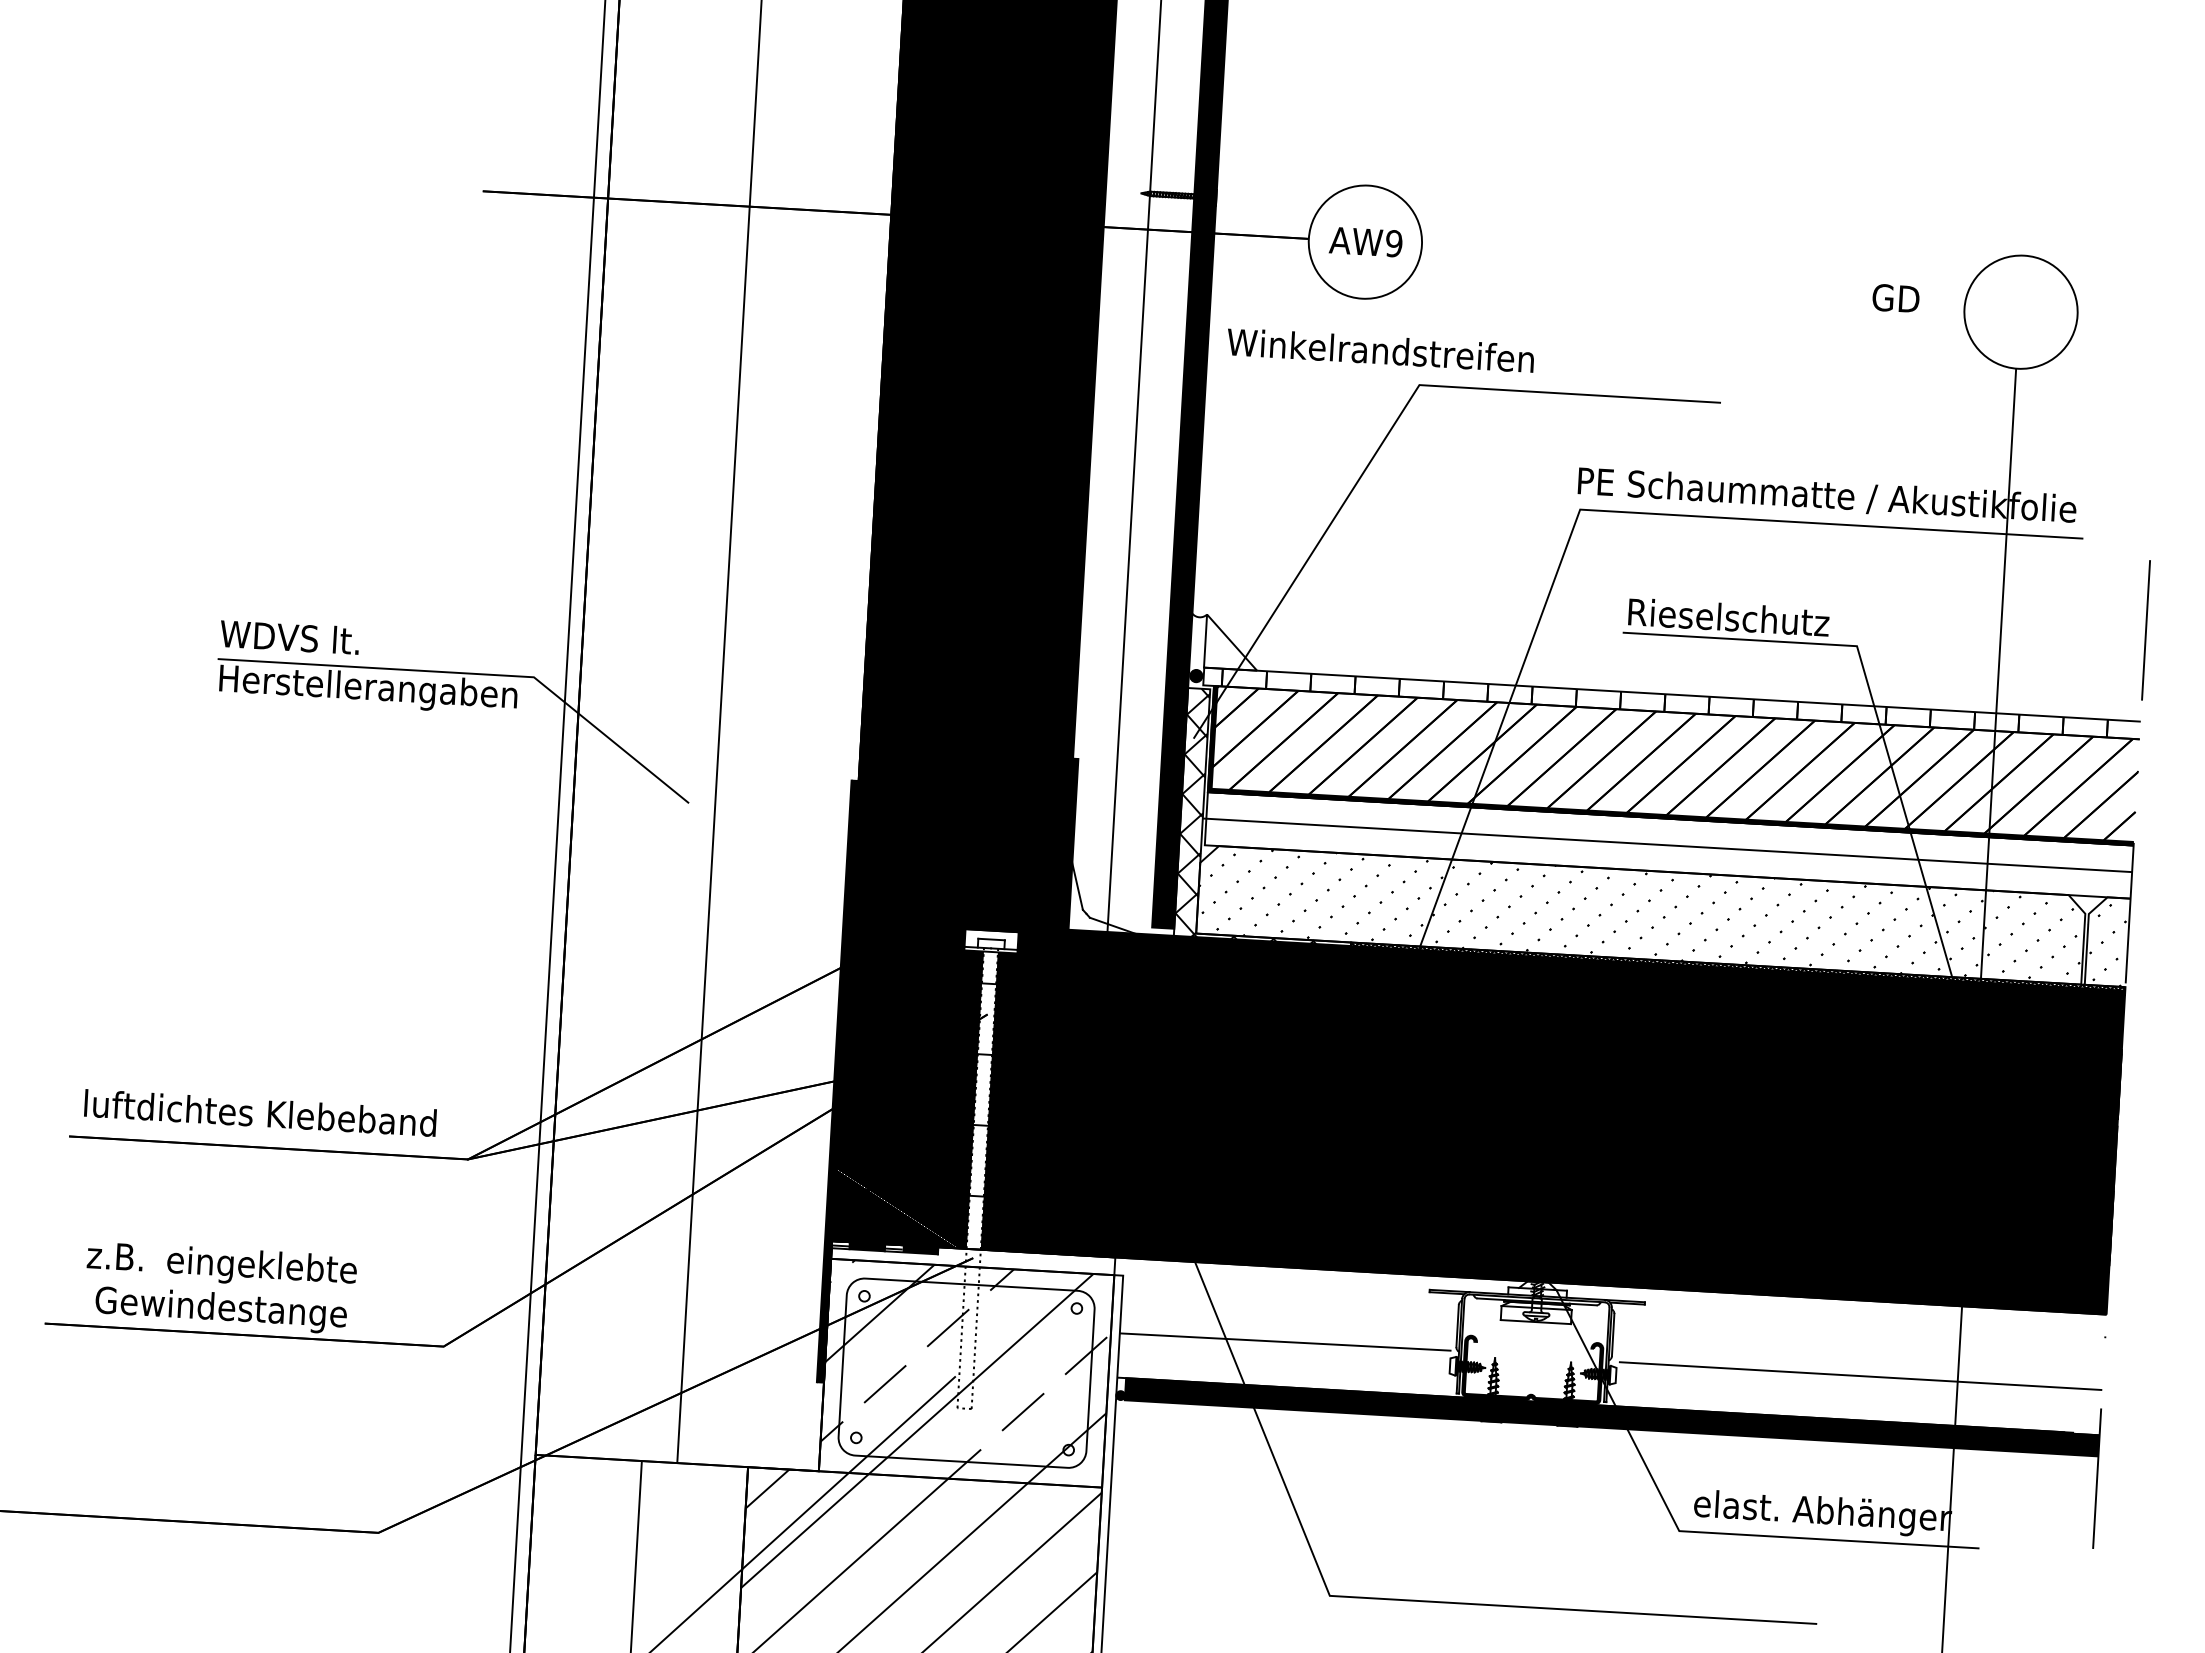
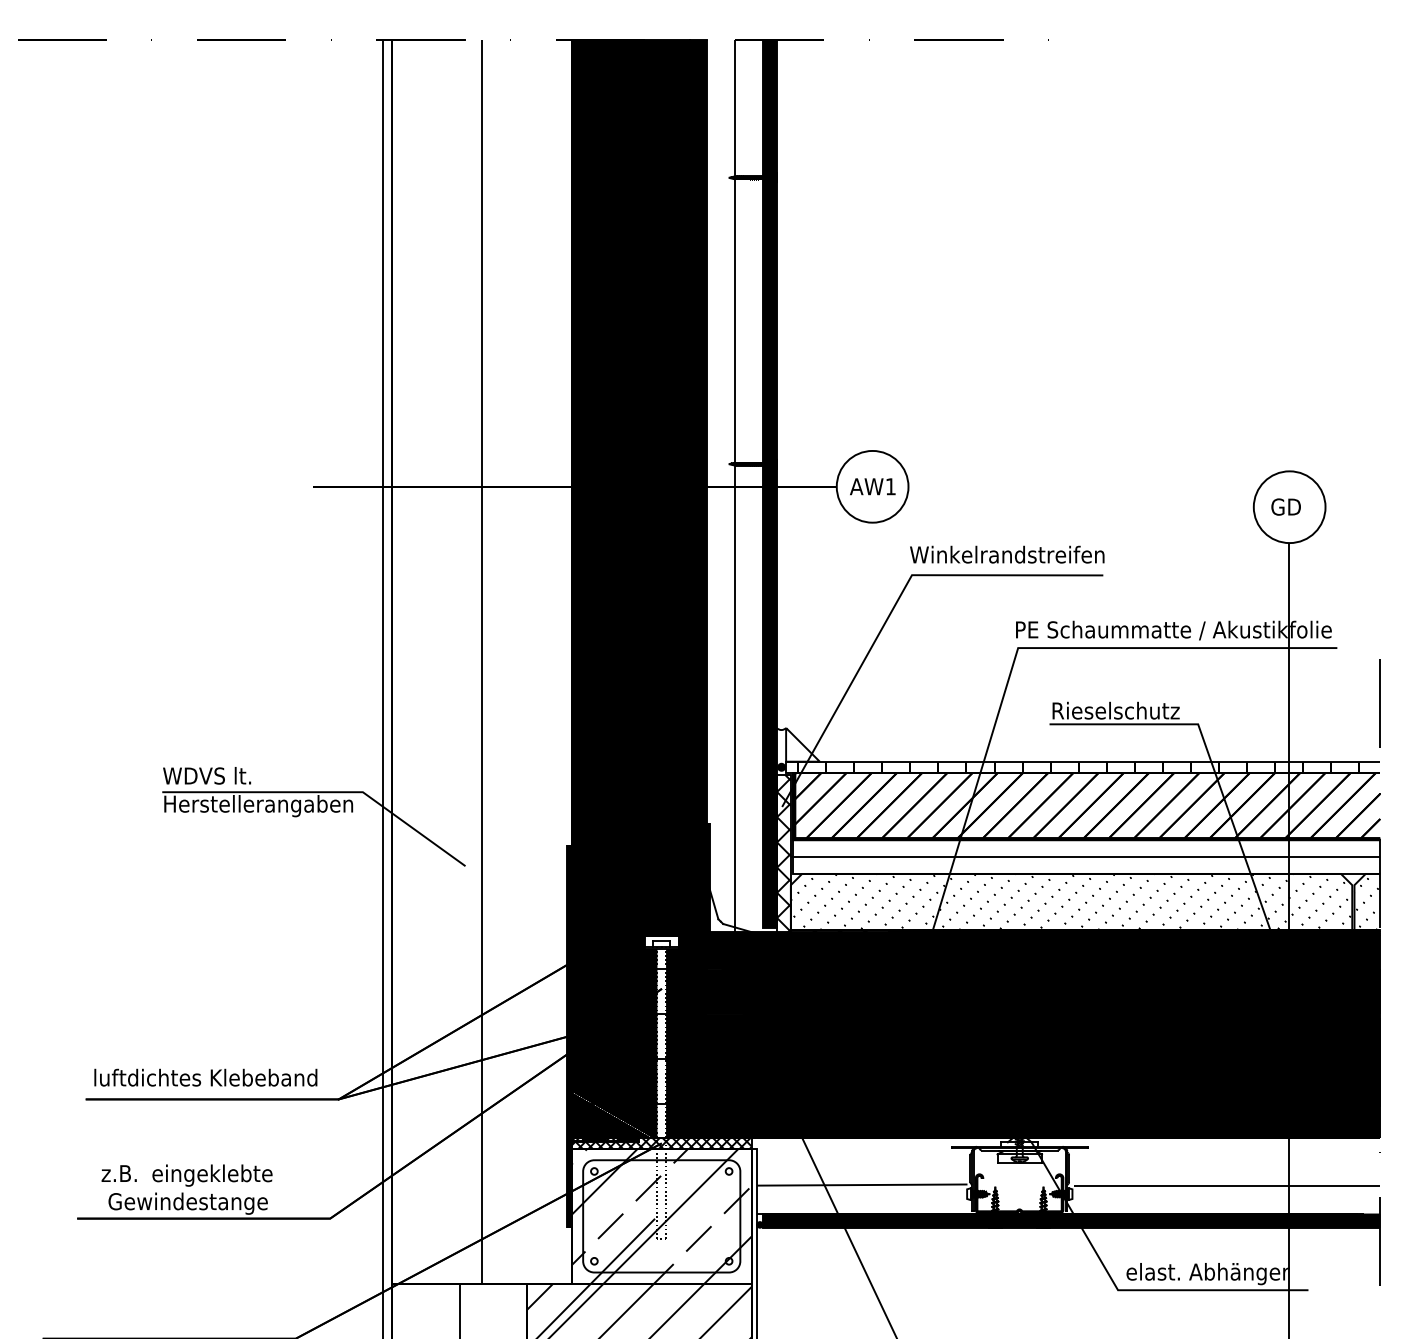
text: (1393, 243) -> (890, 486), AW9 -> AW1
text: (1895, 297) -> (1285, 506), moved
text: (1381, 350) -> (1007, 554), moved
hatch: (972, 1258) -> (661, 1143), added

